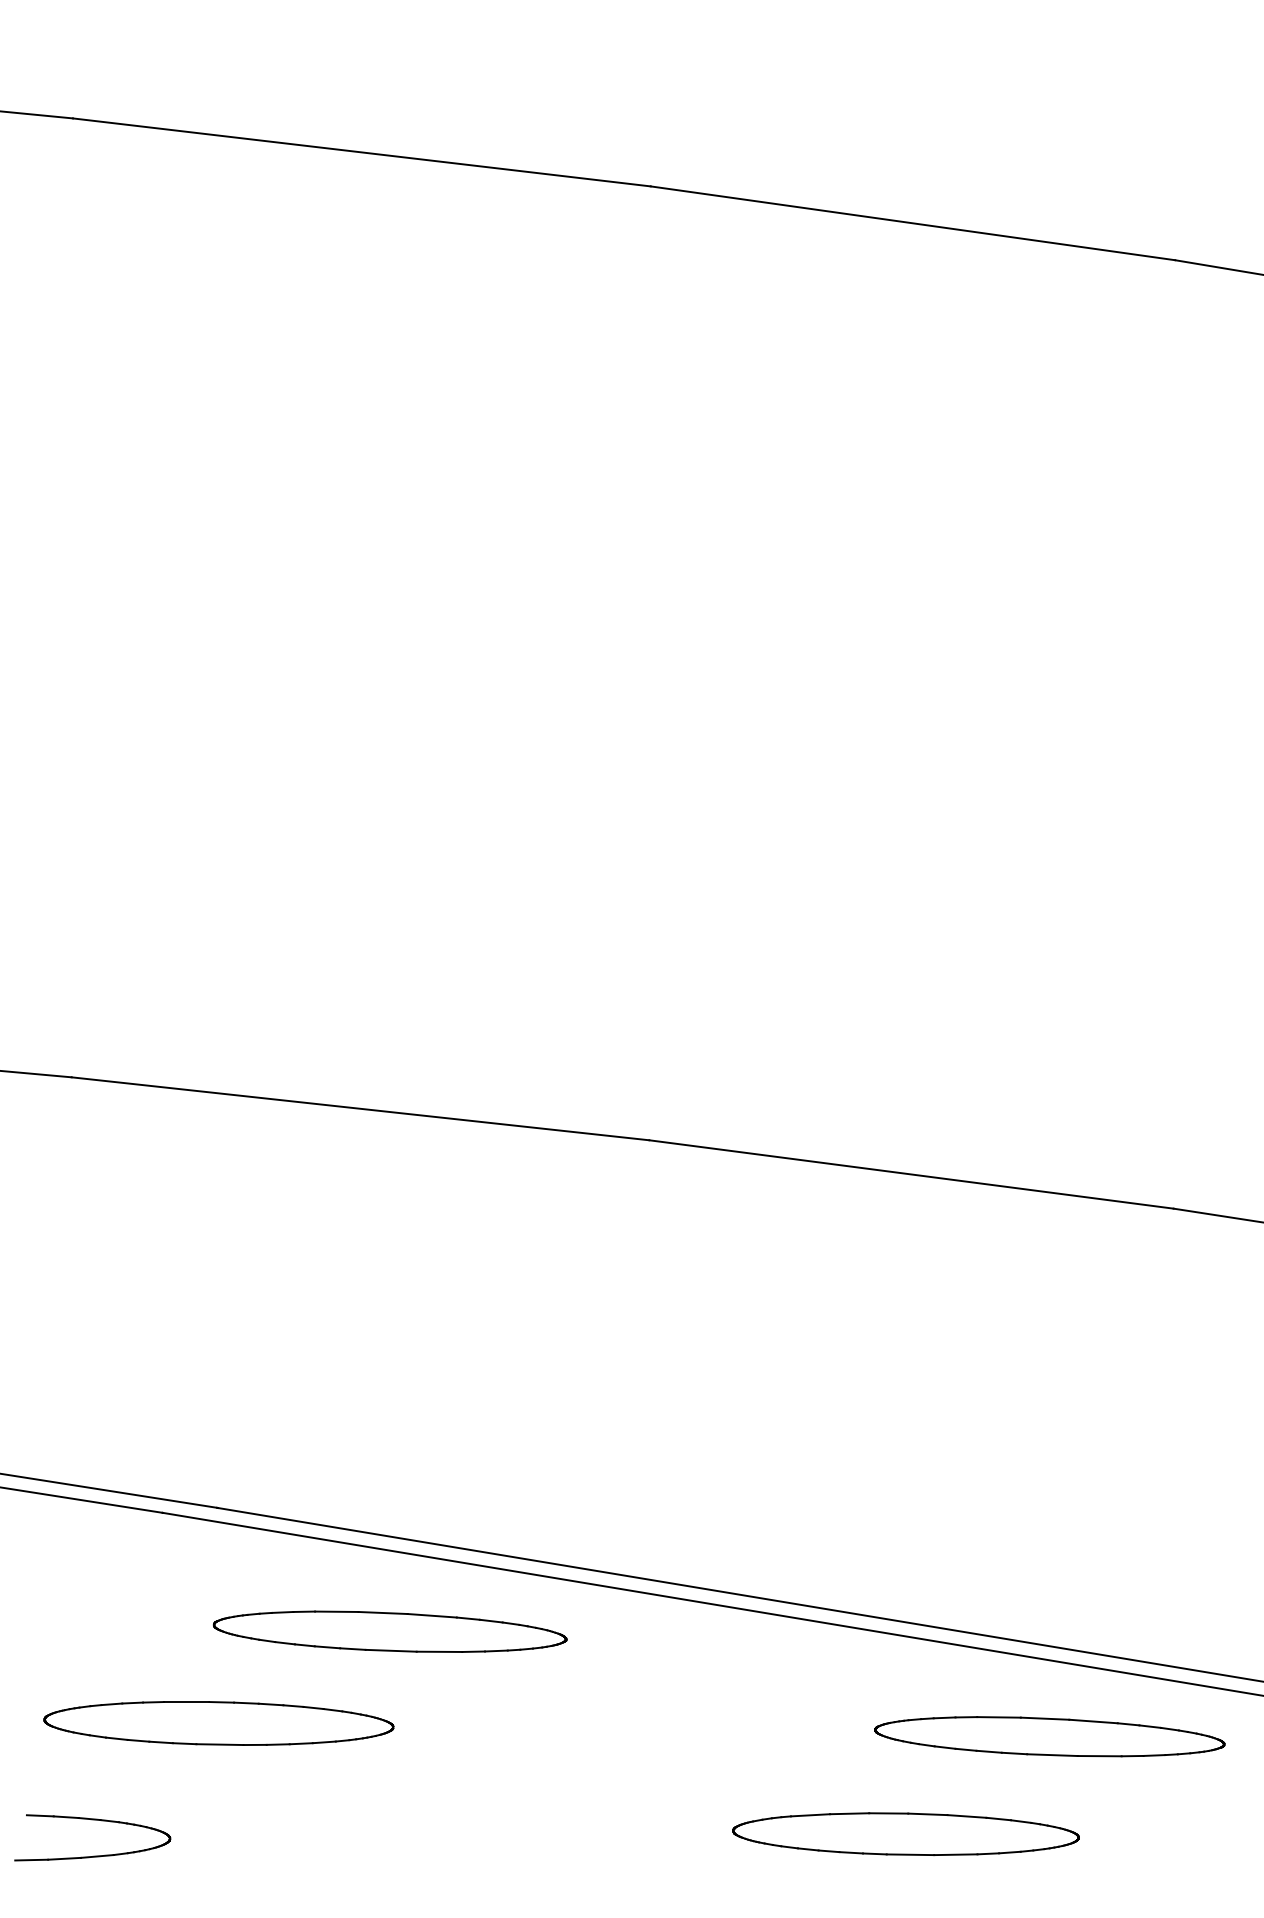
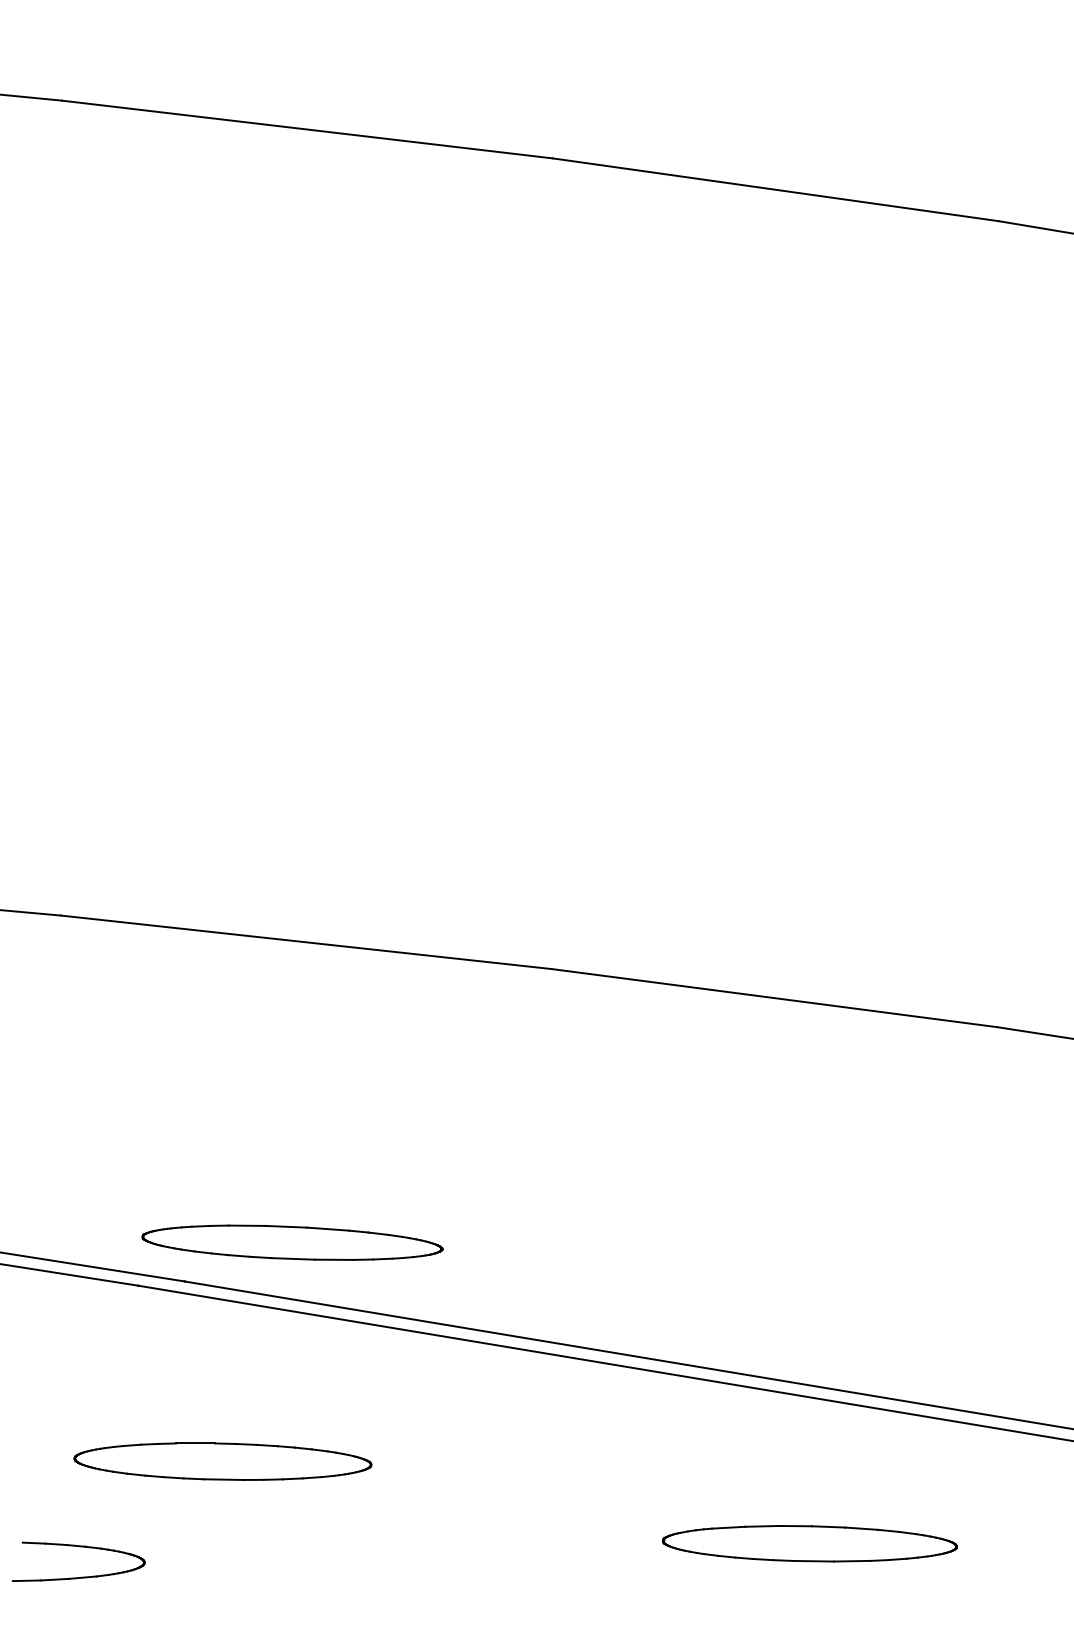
part: (390, 1631) -> (292, 1242), moved
part: (218, 1723) -> (222, 1461), moved
part: (1049, 1736) -> (891, 1475), removed
part: (905, 1833) -> (809, 1543), moved

